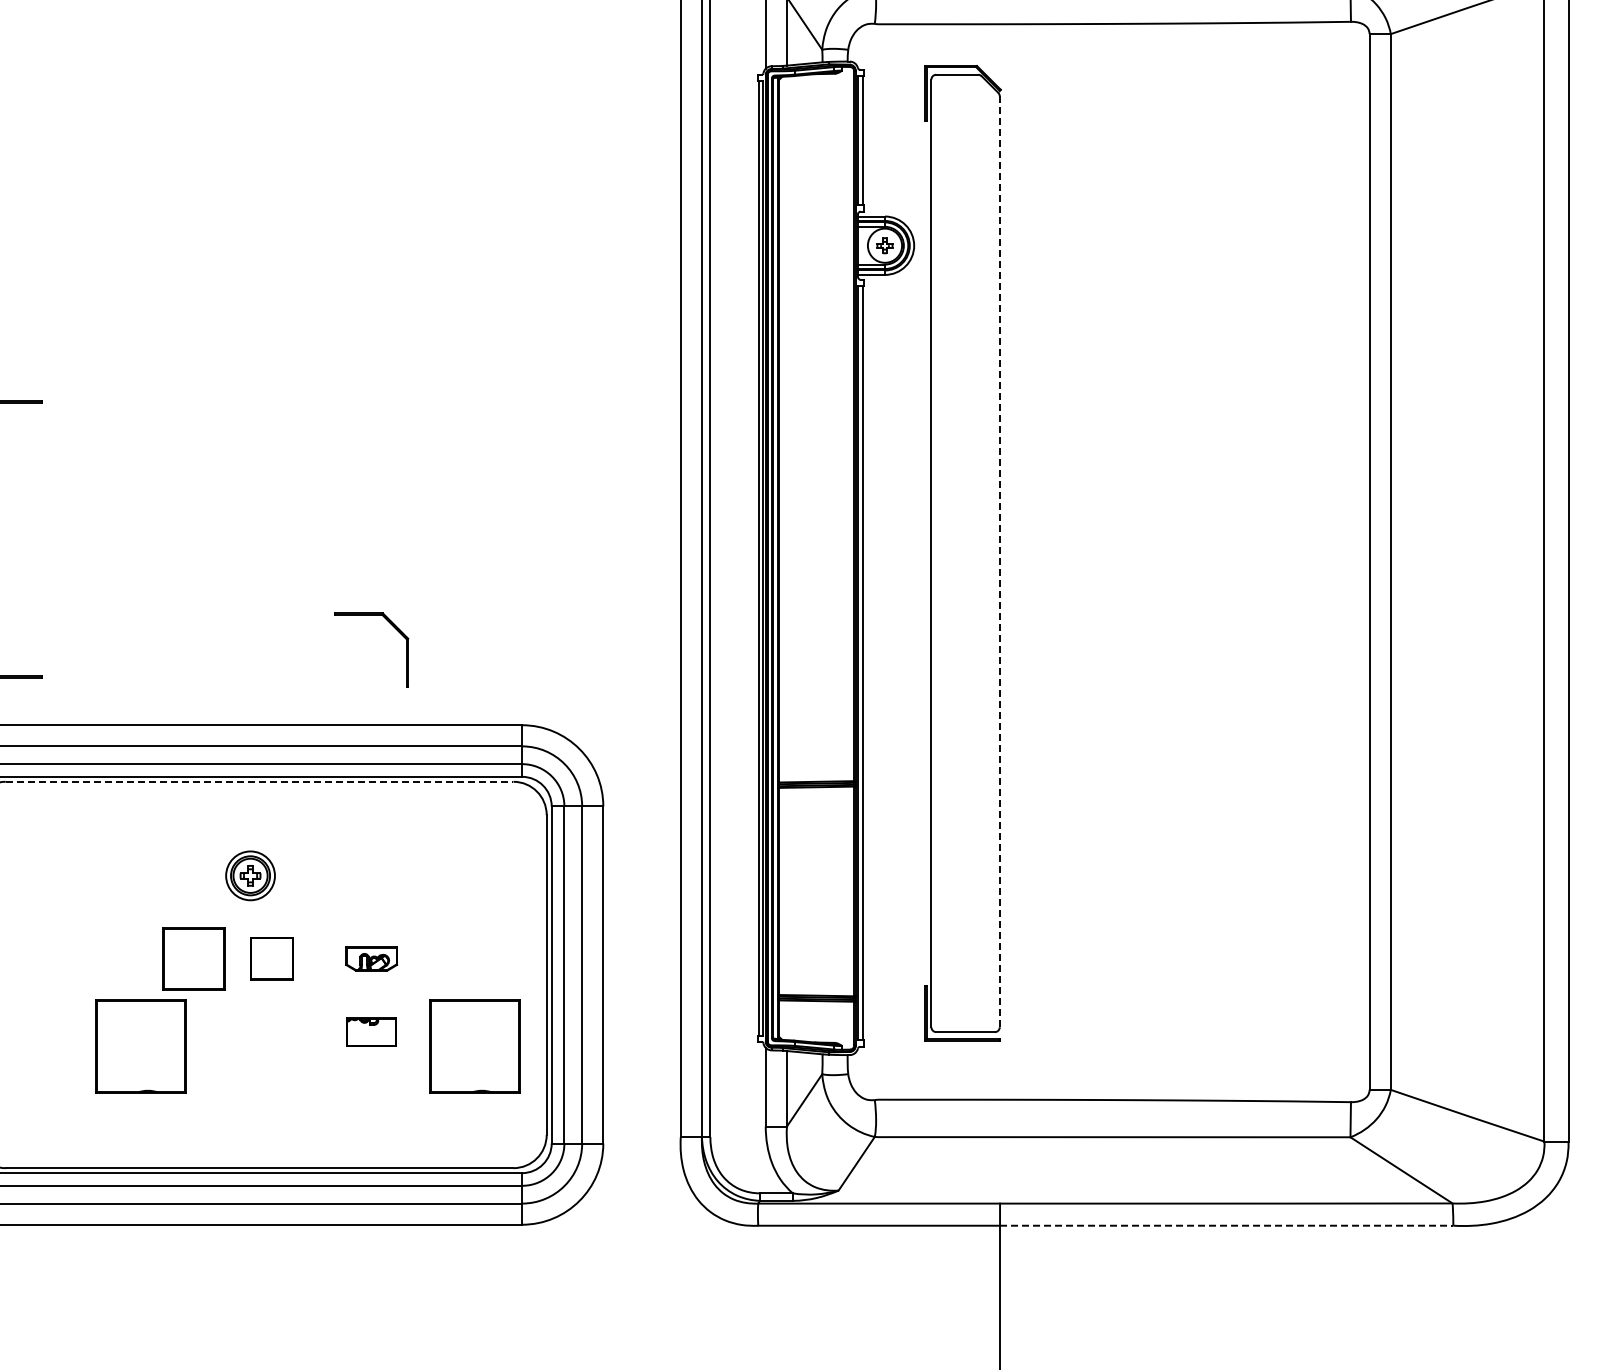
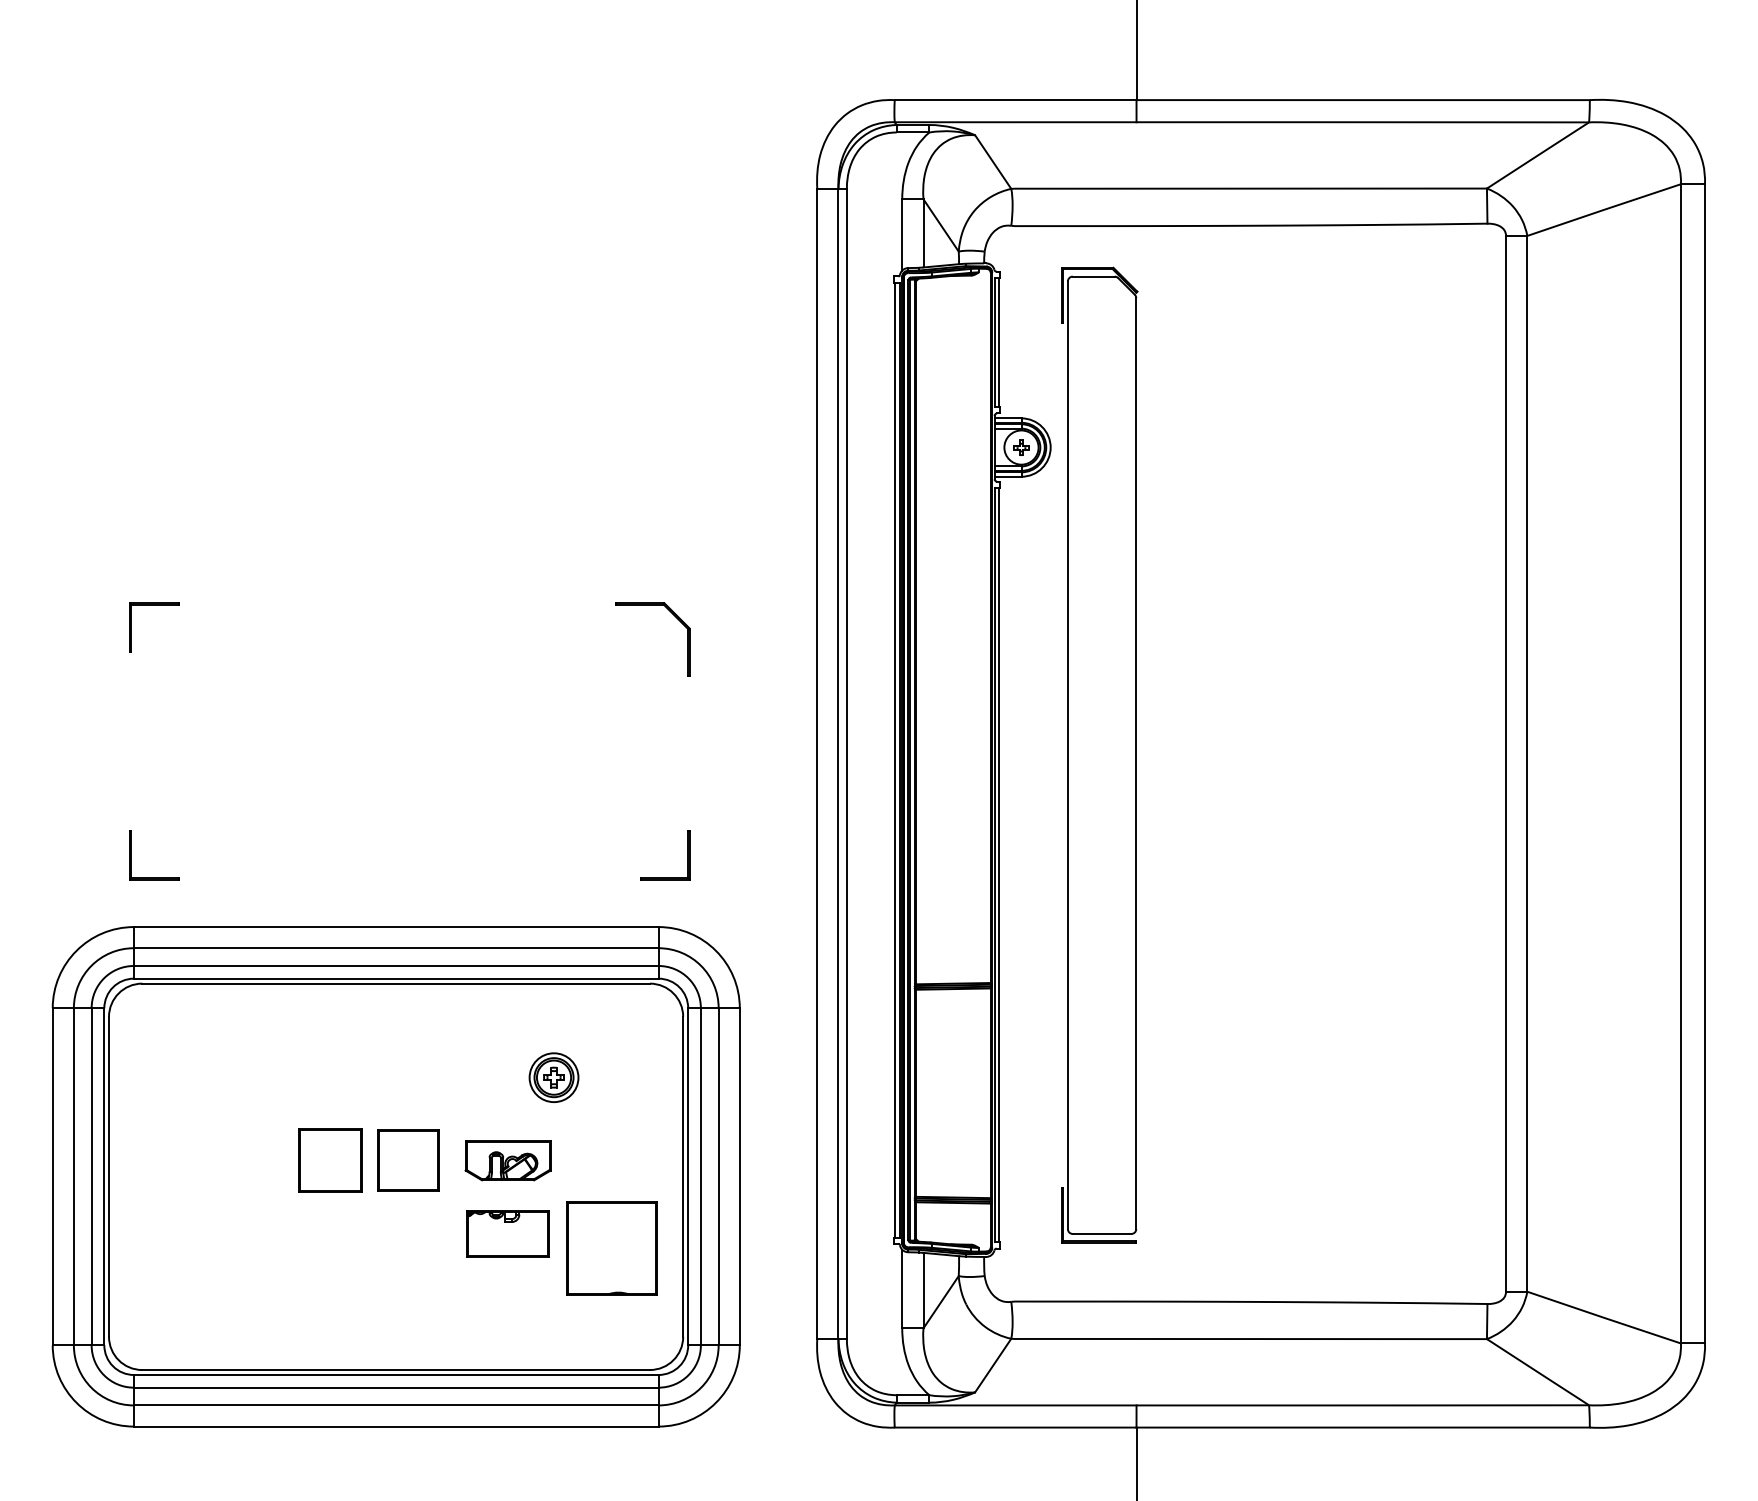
line: (1000, 561) -> (1136, 763), dashed -> solid
part: (393, 626) -> (674, 616), moved
part: (551, 653) -> (687, 855), added
line: (260, 781) -> (396, 983), dashed -> solid
part: (250, 875) -> (553, 1077), moved
part: (272, 958) -> (408, 1160), size x1.43
part: (371, 958) -> (507, 1160), size x1.67
part: (371, 1031) -> (507, 1233), size x1.67
part: (141, 1046) -> (277, 1248), removed
line: (1227, 1225) -> (1363, 1427), dashed -> solid

